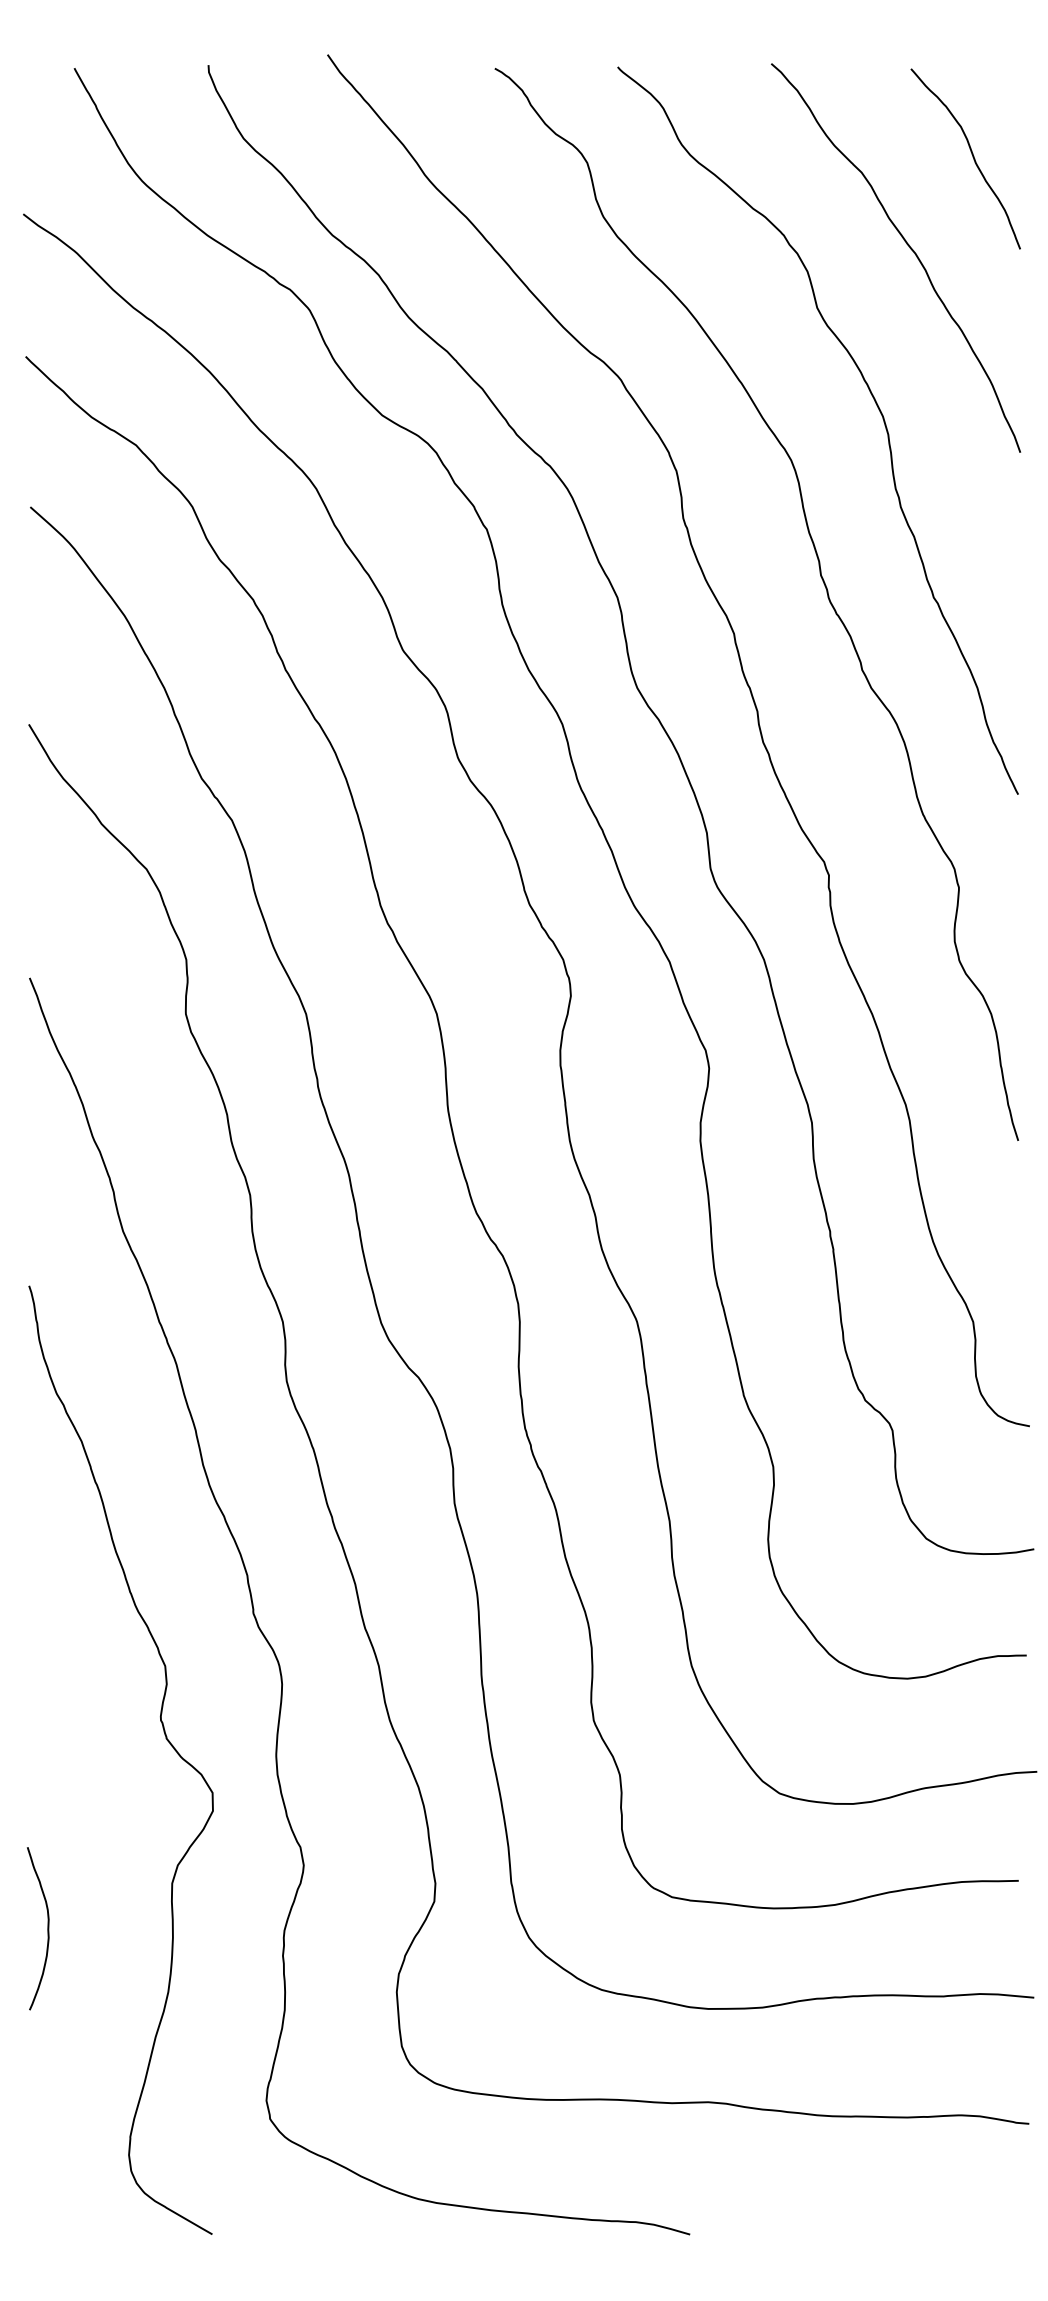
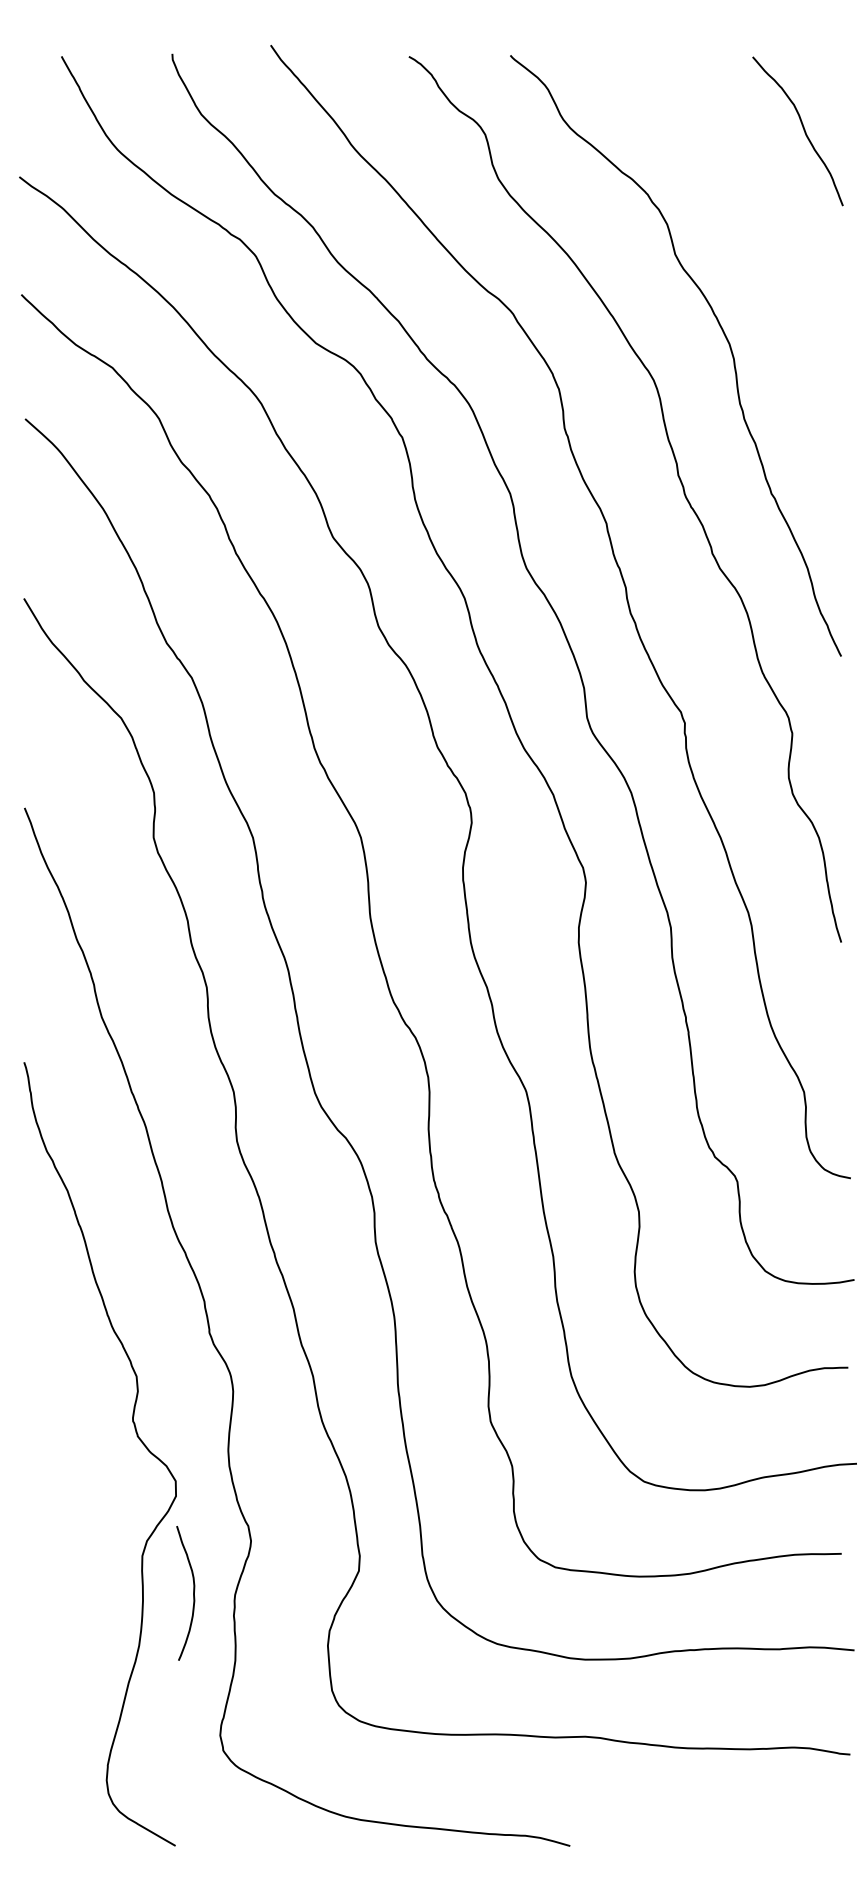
curve: (908, 247) -> (750, 204), removed
curve: (47, 1928) -> (193, 1593), moved

